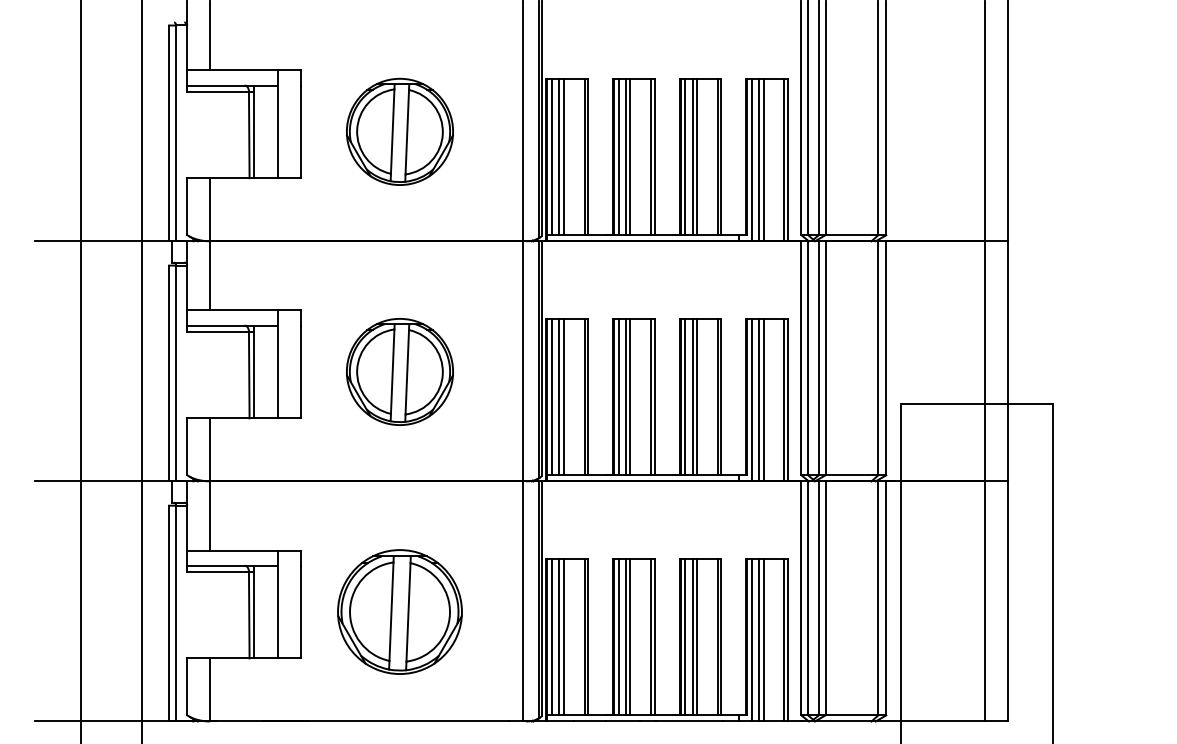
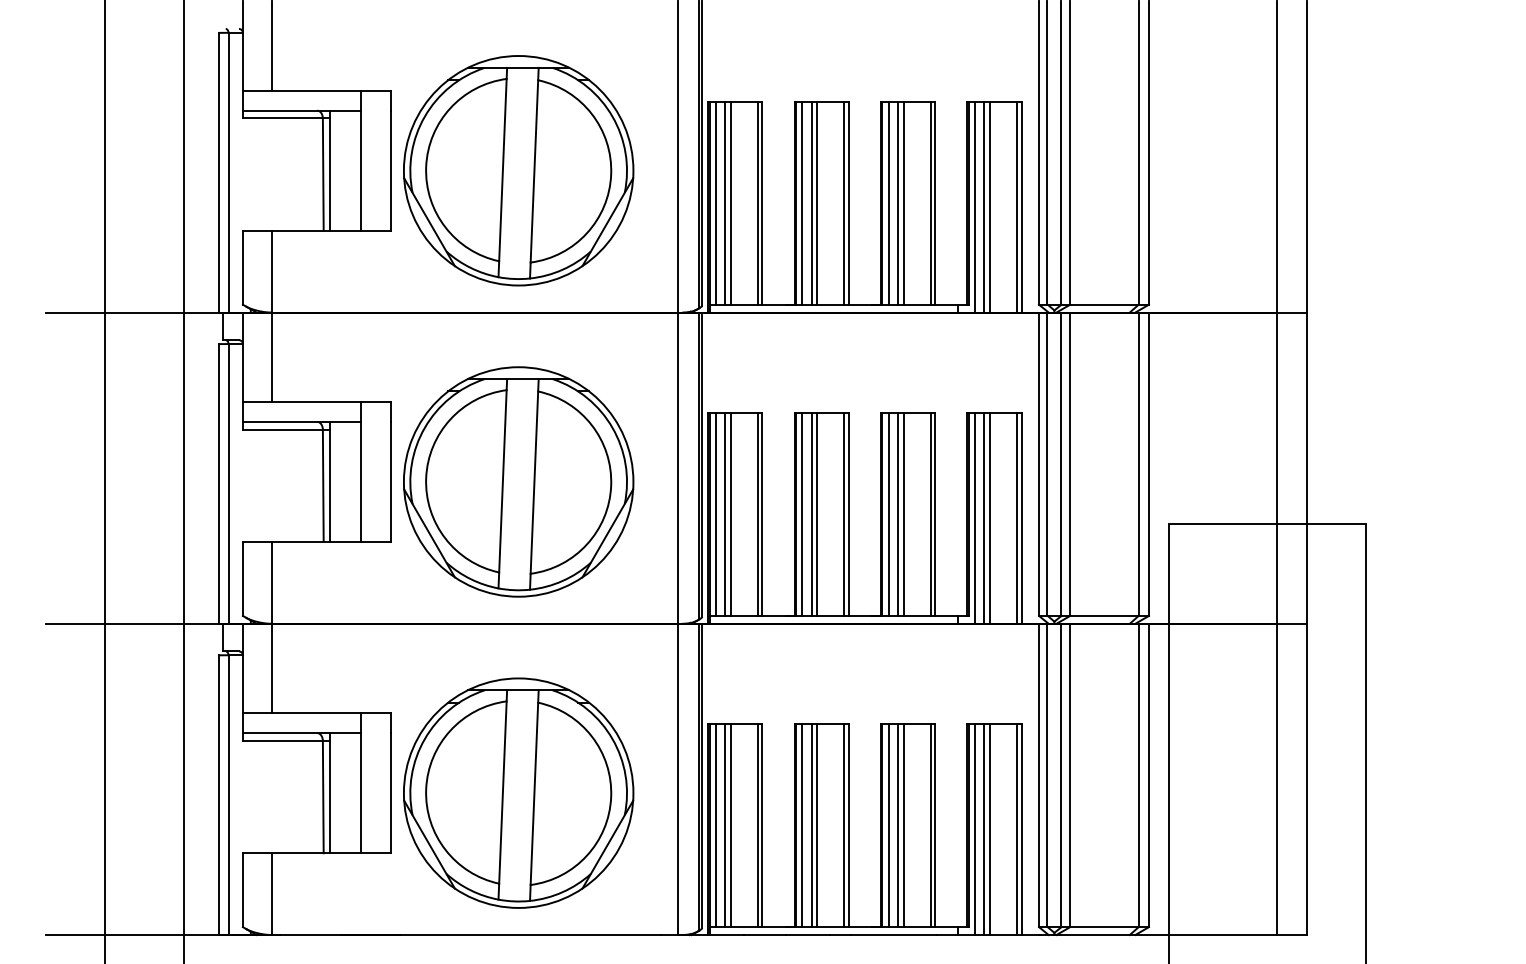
part: (399, 131) -> (518, 170), size x1.67
part: (399, 371) -> (518, 481), size x1.67
part: (399, 611) -> (518, 792), size x1.43

